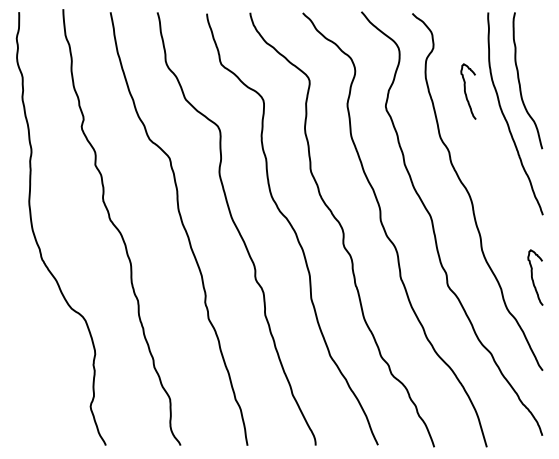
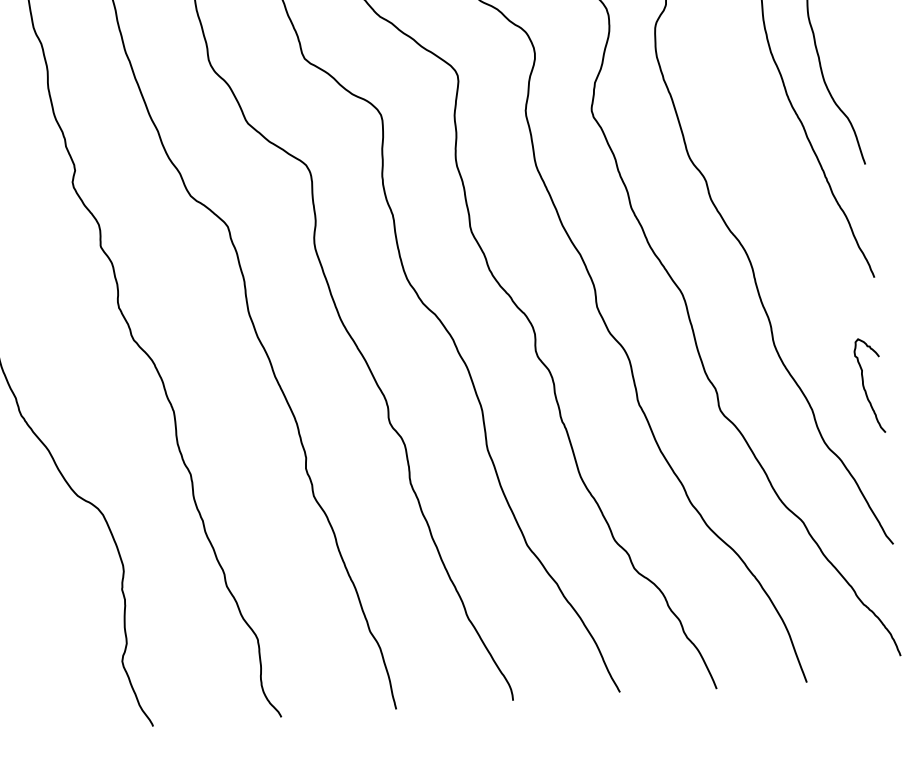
curve: (466, 92) -> (728, 76), removed

